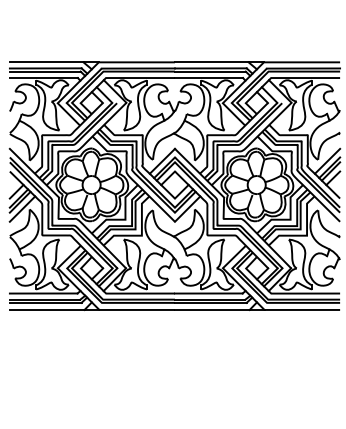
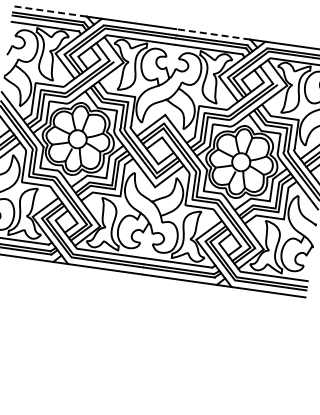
line: (46, 62) -> (50, 11), solid -> dashed
line: (211, 62) -> (213, 34), solid -> dashed

